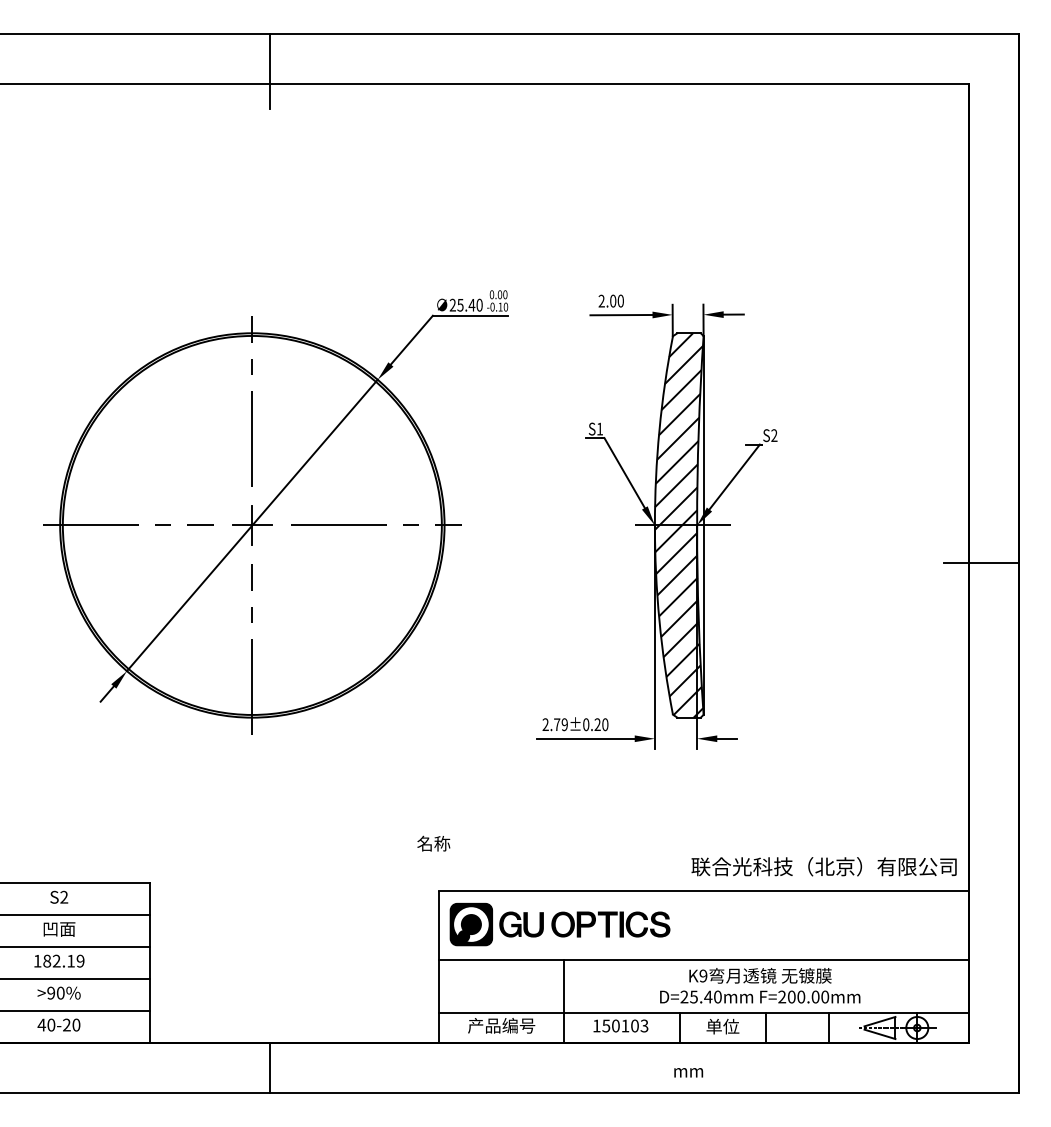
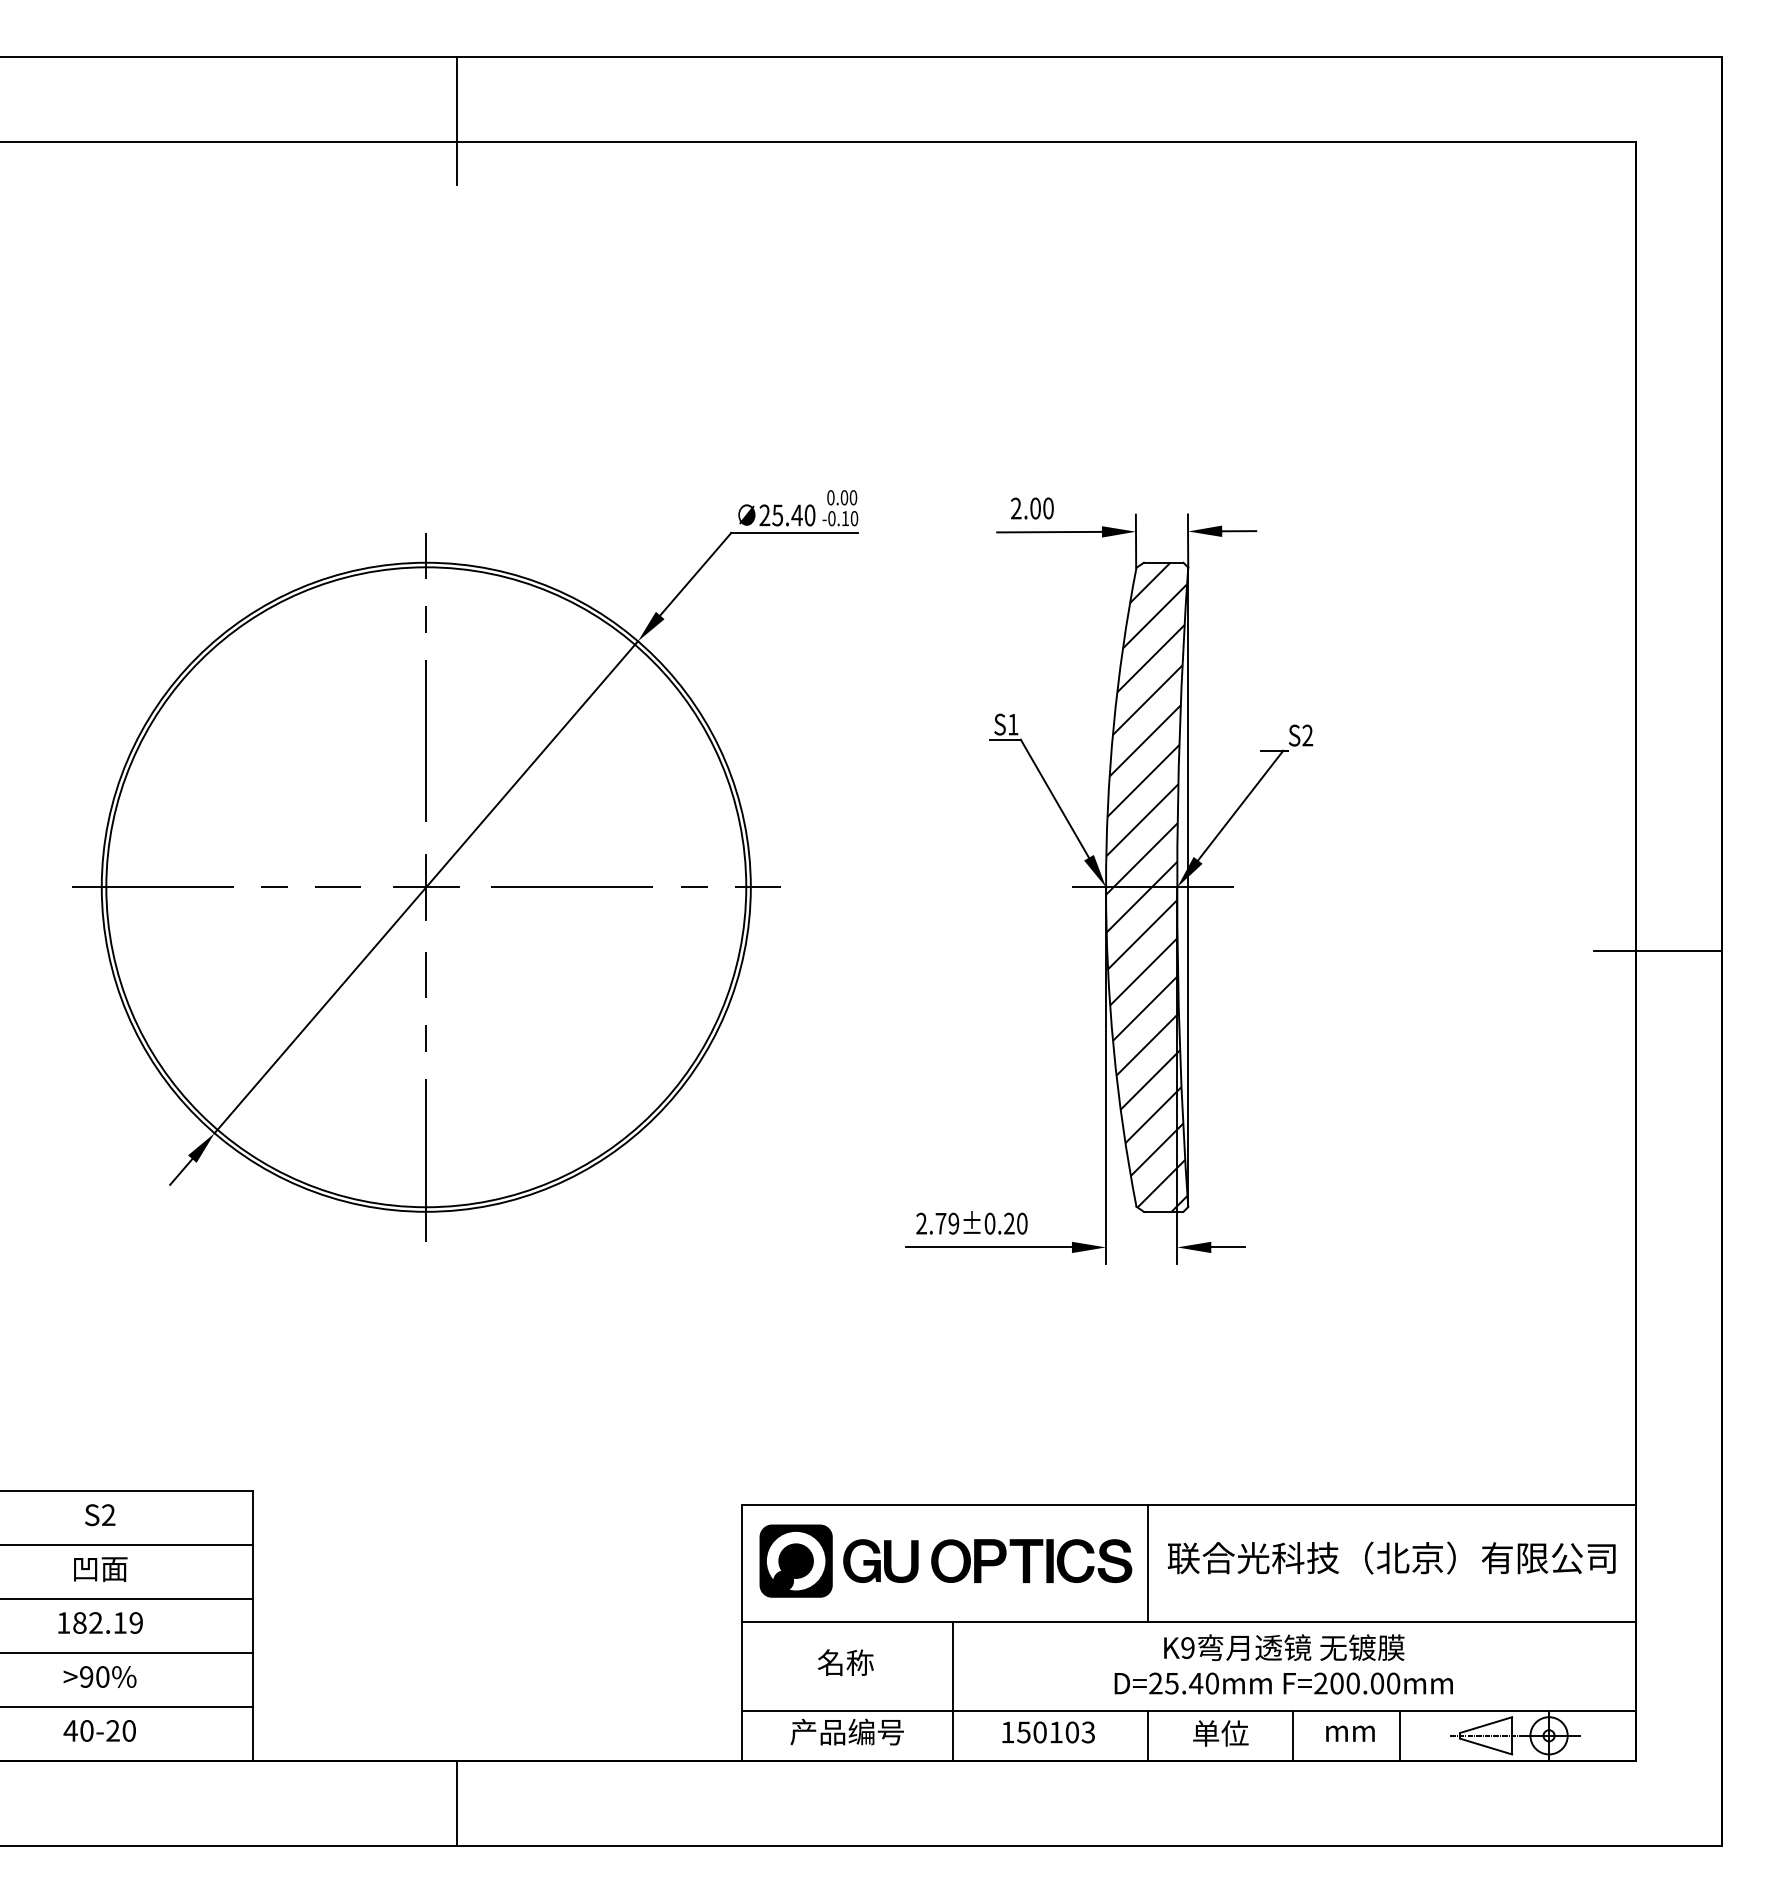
text: (433, 843) -> (845, 1662), moved
text: (823, 866) -> (1390, 1557), moved
line: (679, 925) -> (1147, 1562), added
text: (688, 1072) -> (1350, 1733), moved

